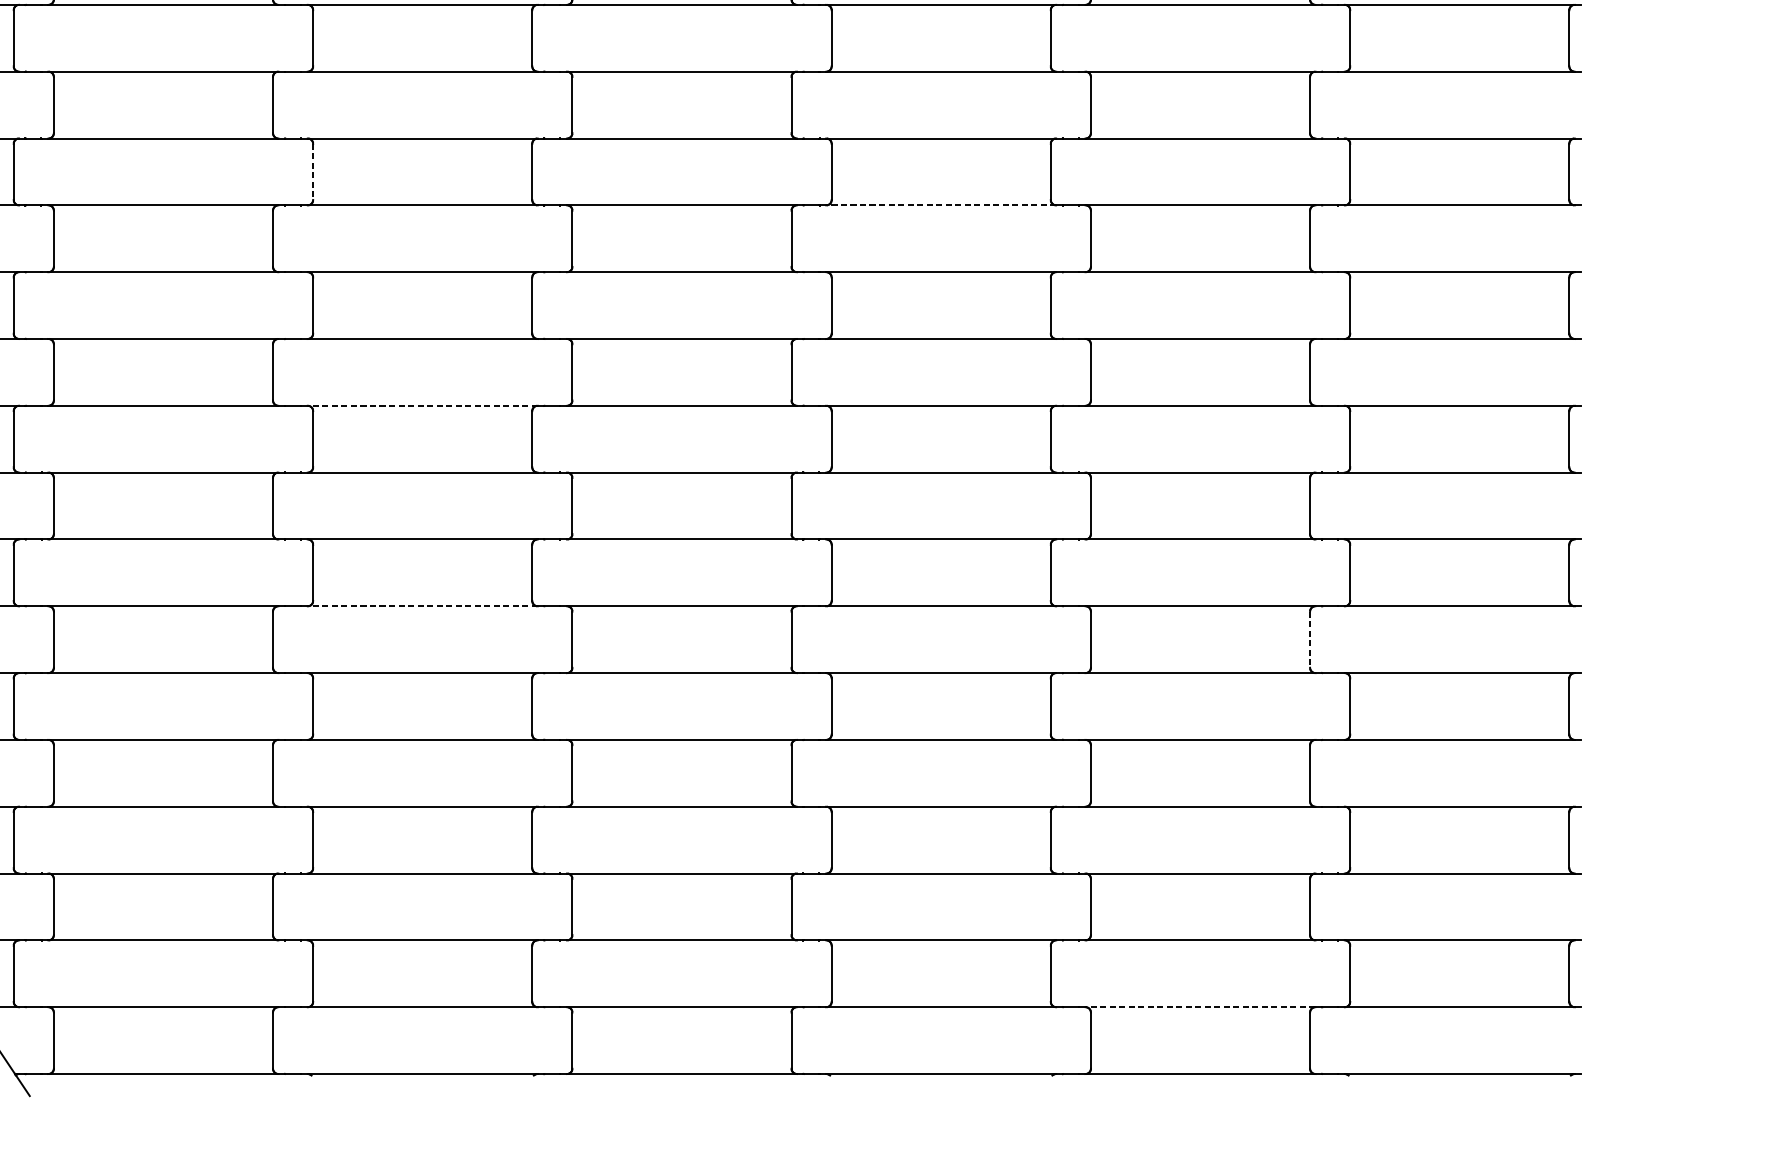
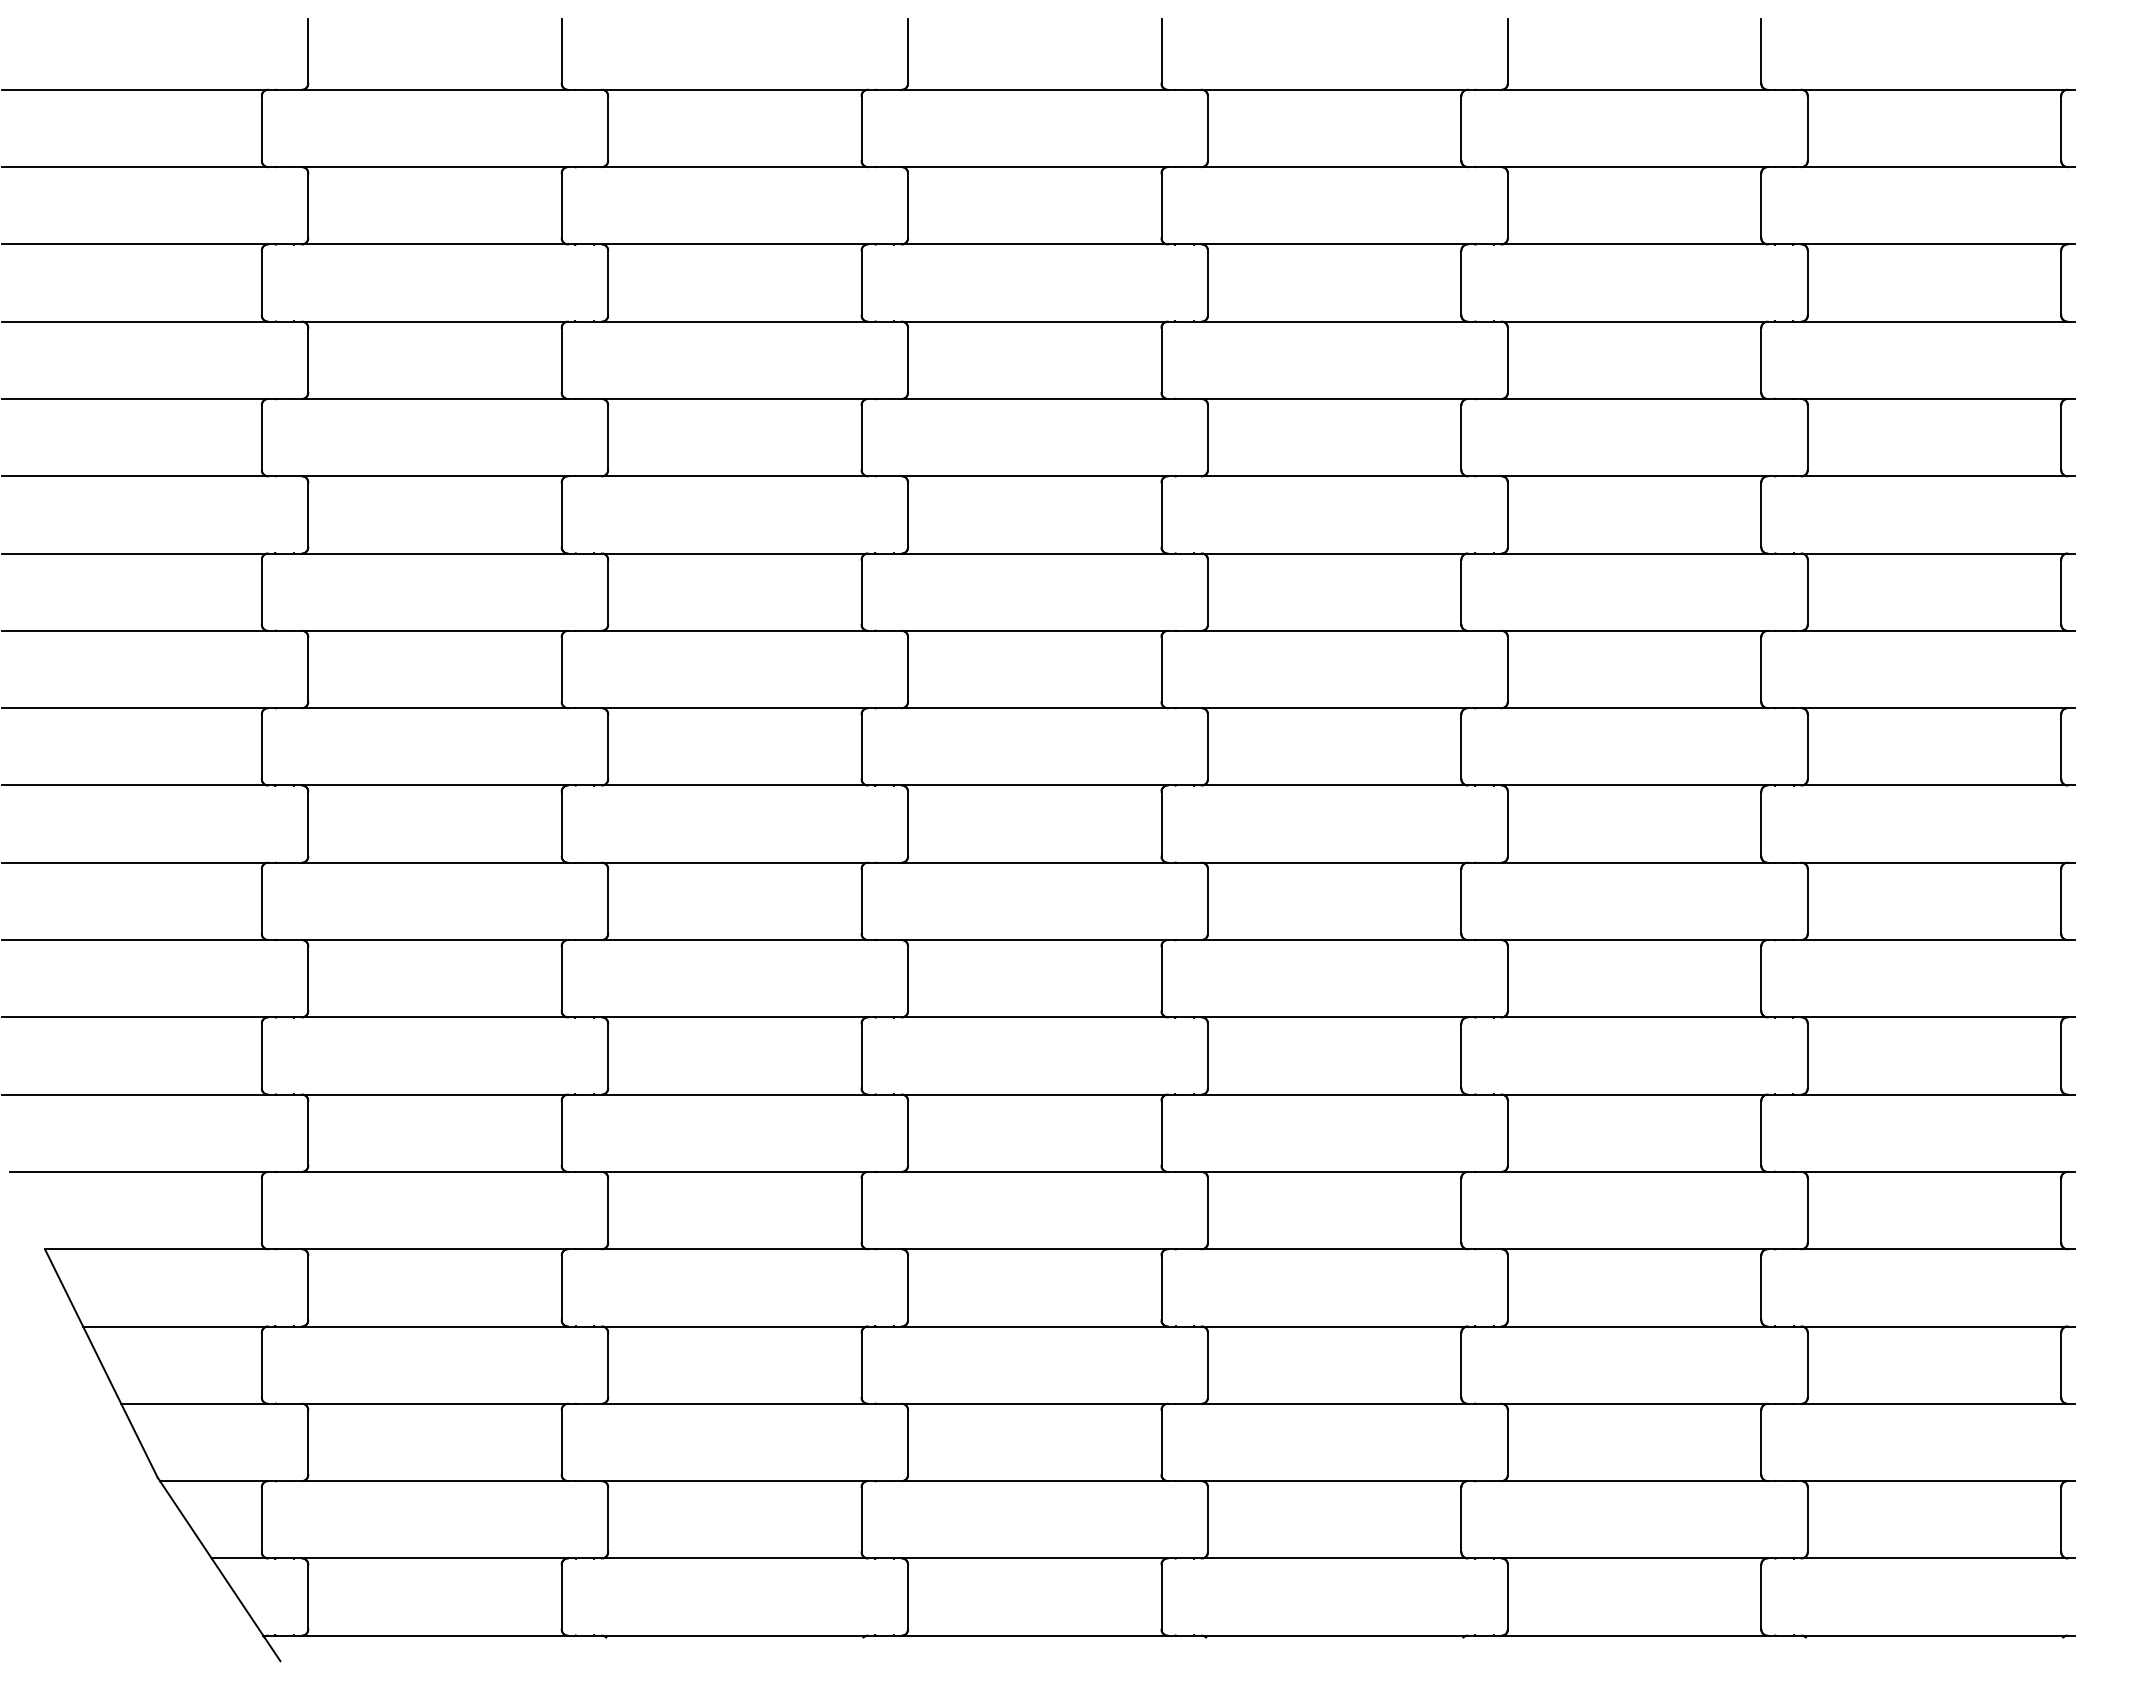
line: (313, 172) -> (608, 592), dashed -> solid
line: (941, 205) -> (1334, 630), dashed -> solid
line: (422, 405) -> (734, 862), dashed -> solid
line: (422, 606) -> (734, 1094), dashed -> solid
line: (1310, 639) -> (1761, 1133), dashed -> solid
line: (1200, 1007) -> (1634, 1558), dashed -> solid

